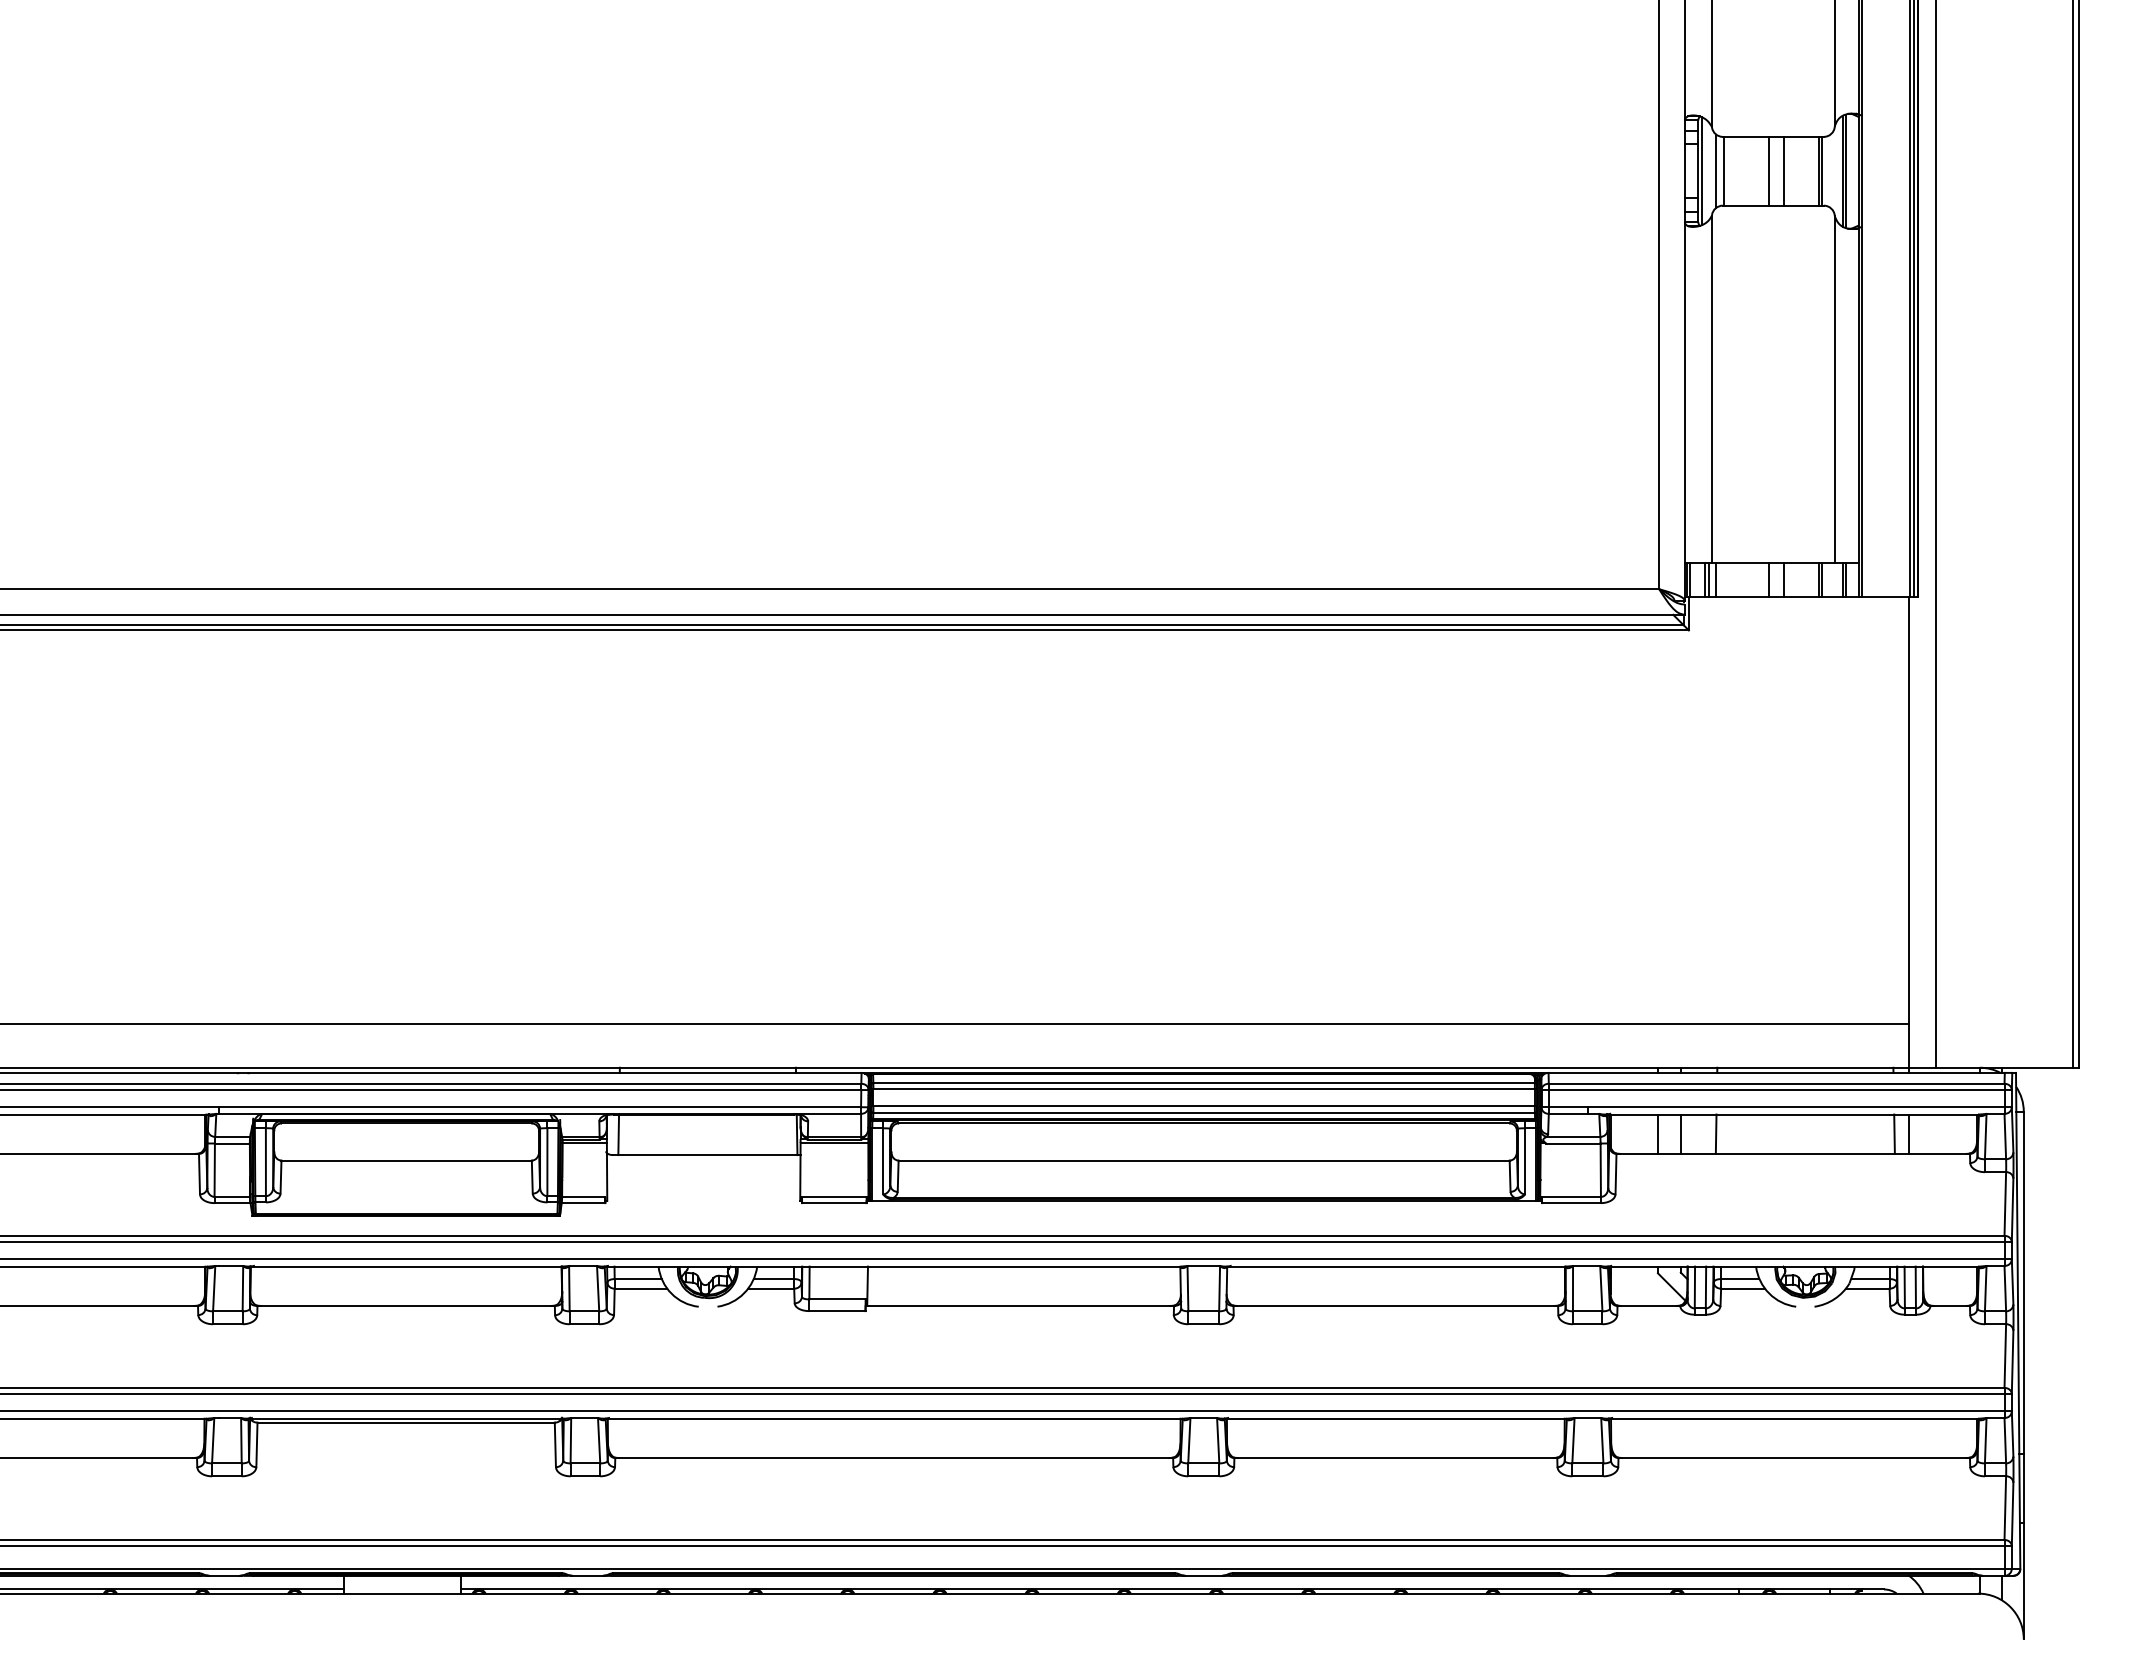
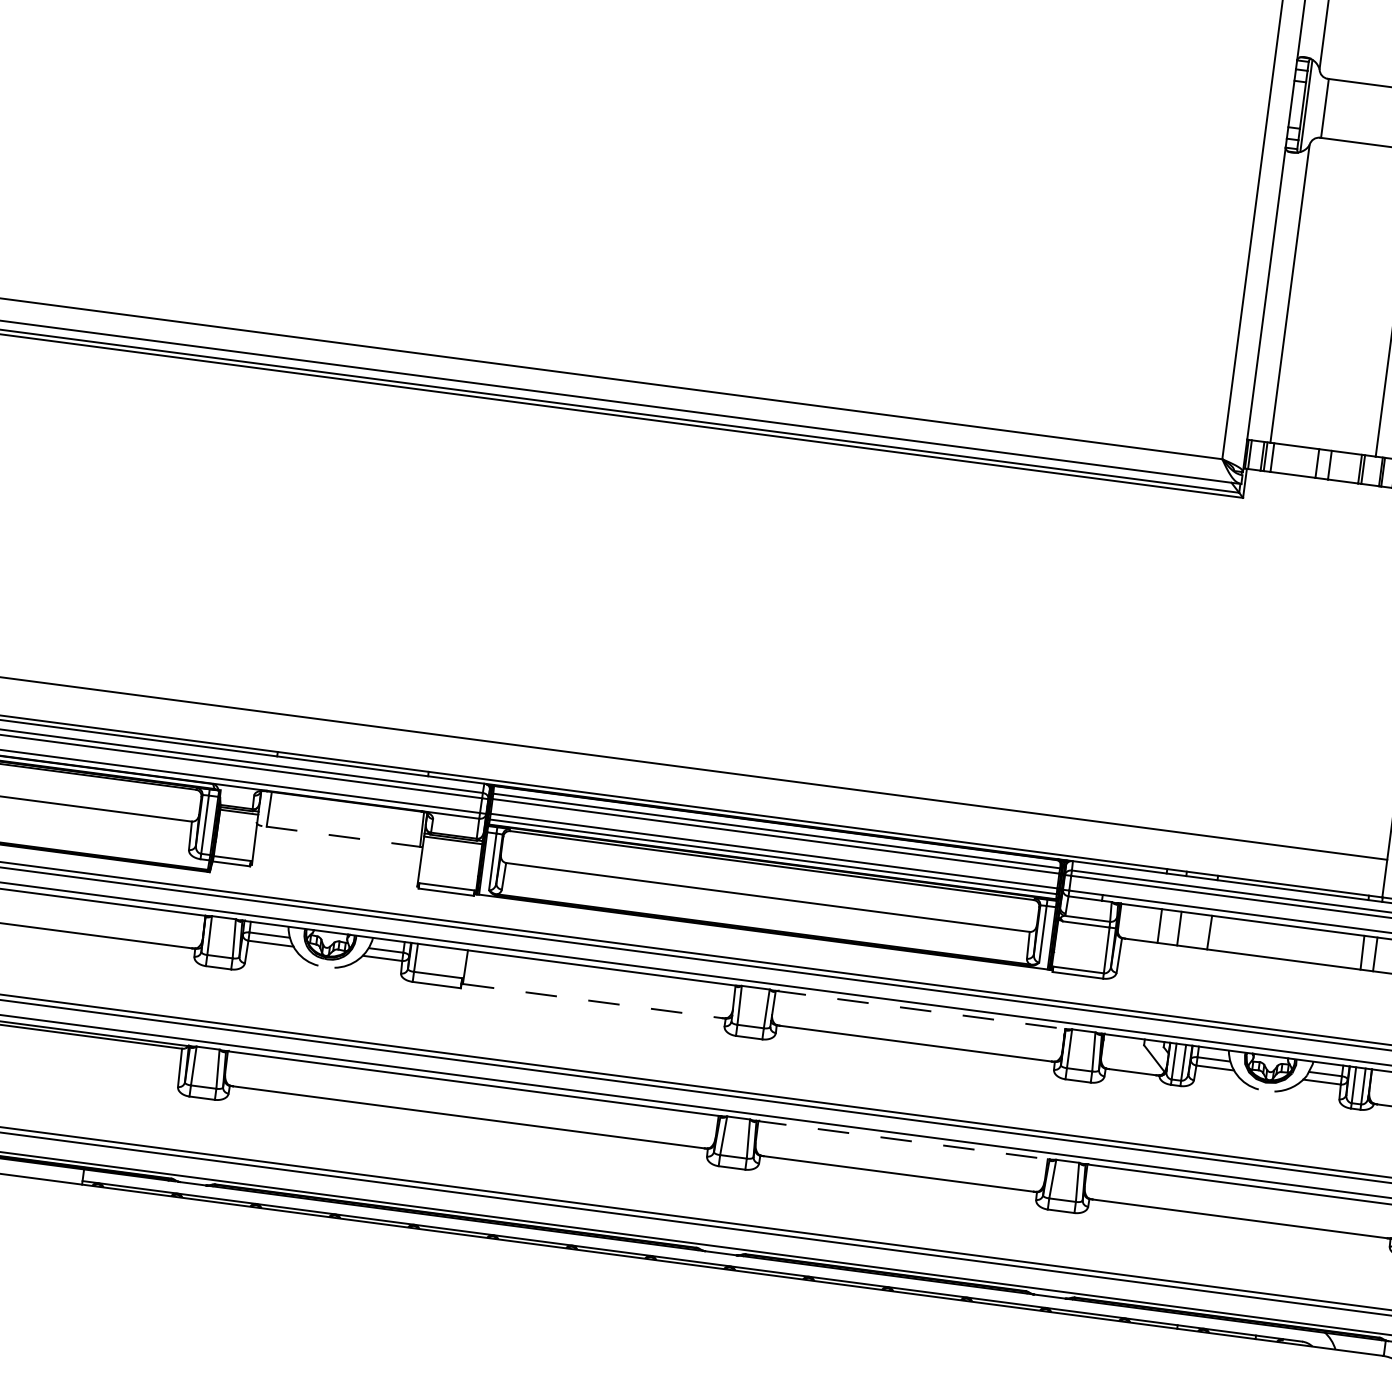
line: (1768, 170) -> (1363, 112), removed
line: (1783, 170) -> (1376, 114), removed
line: (1716, 171) -> (1318, 107), removed
line: (706, 1155) -> (342, 836), solid -> dashed
line: (1396, 1266) -> (920, 1009), solid -> dashed
line: (1018, 1305) -> (592, 1000), solid -> dashed
line: (1395, 1418) -> (902, 1140), solid -> dashed

